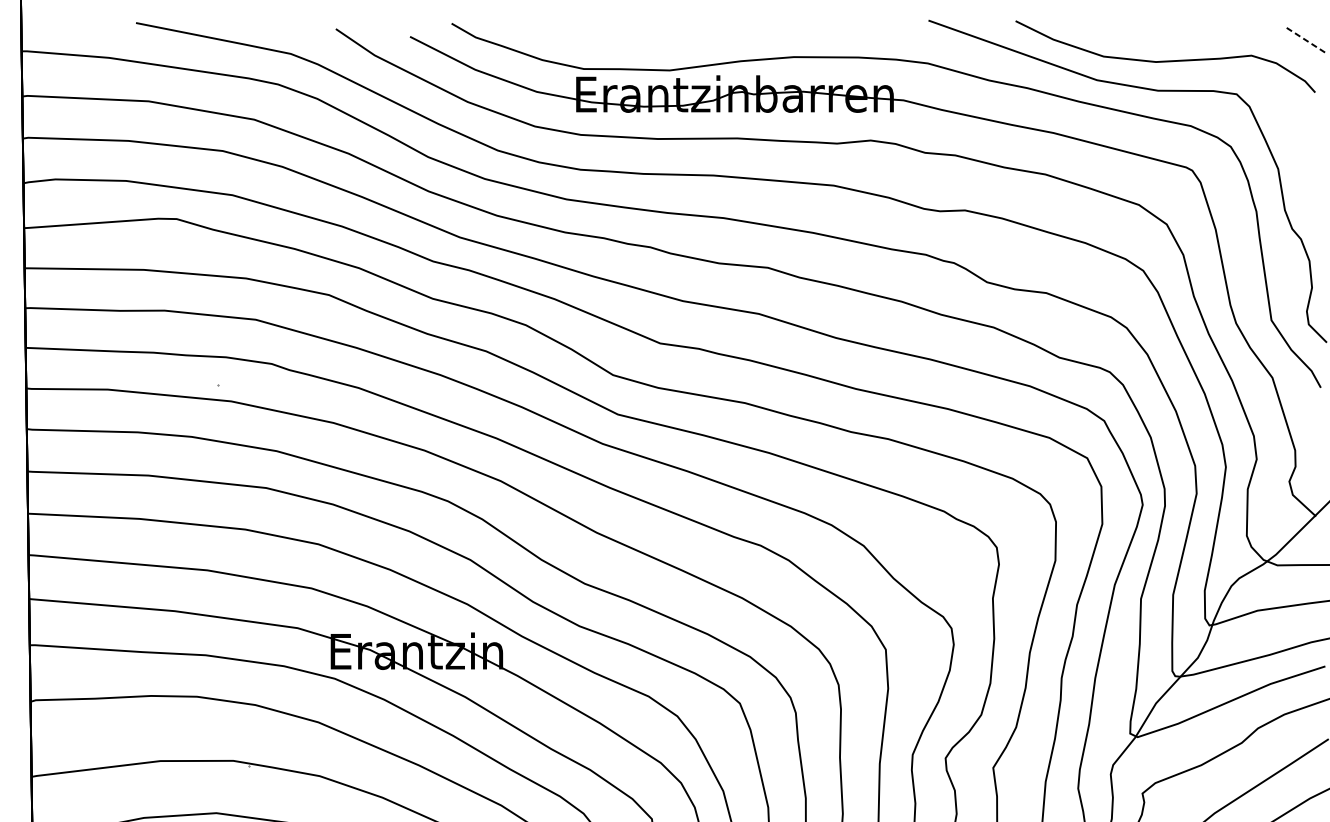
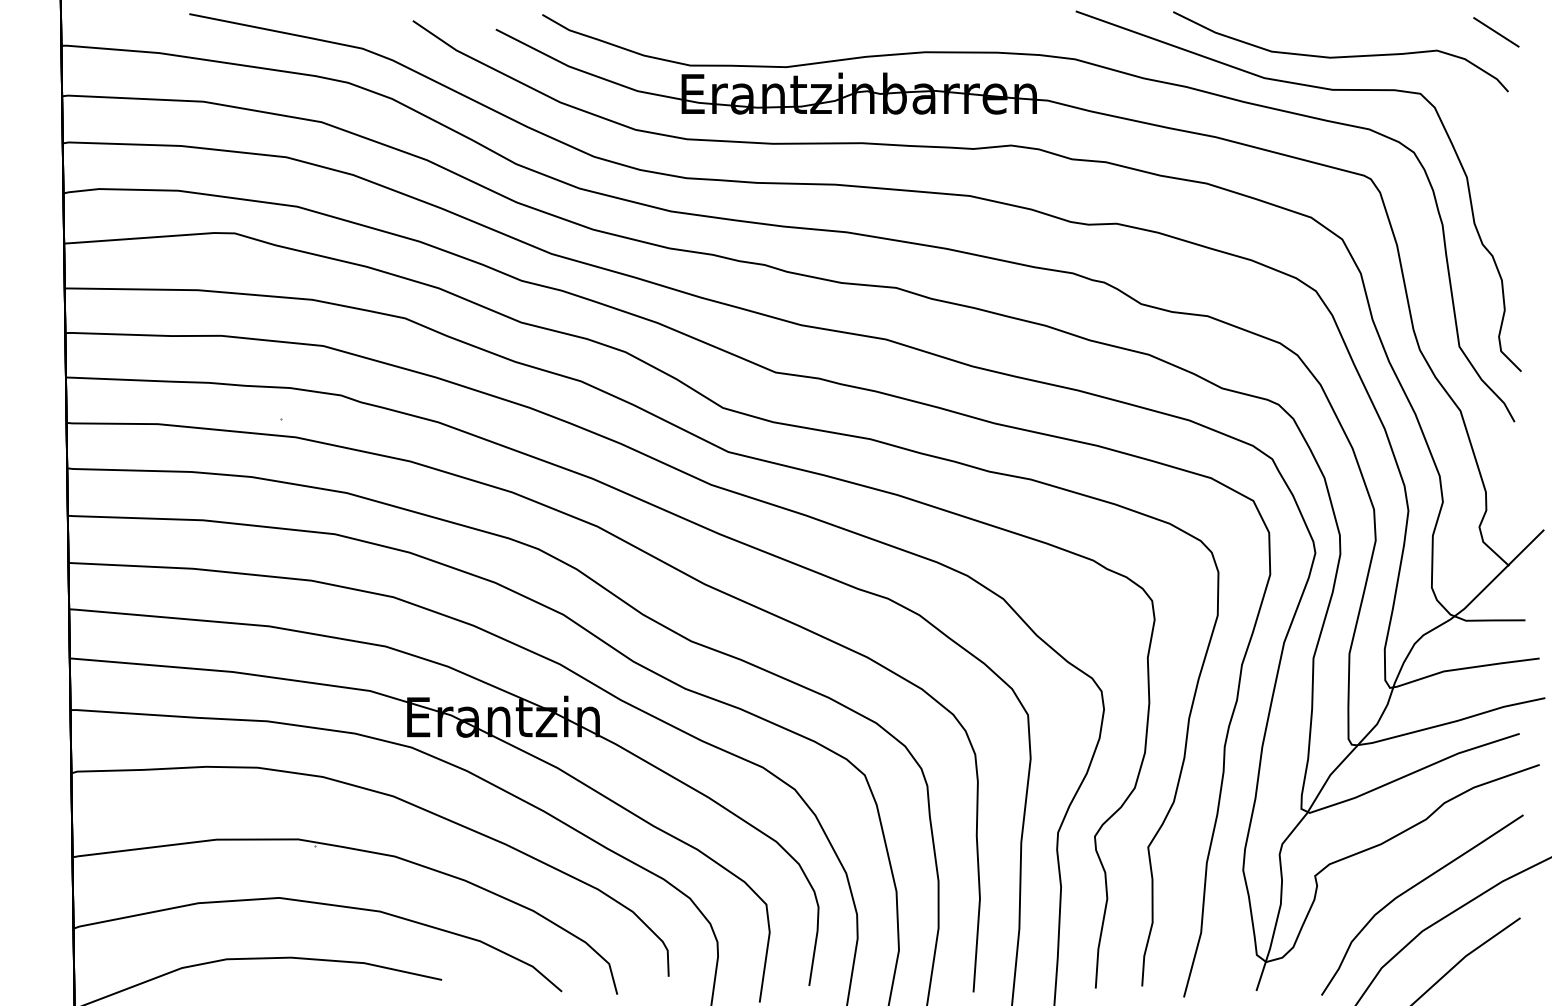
line: (1303, 39) -> (1495, 32), dashed -> solid

